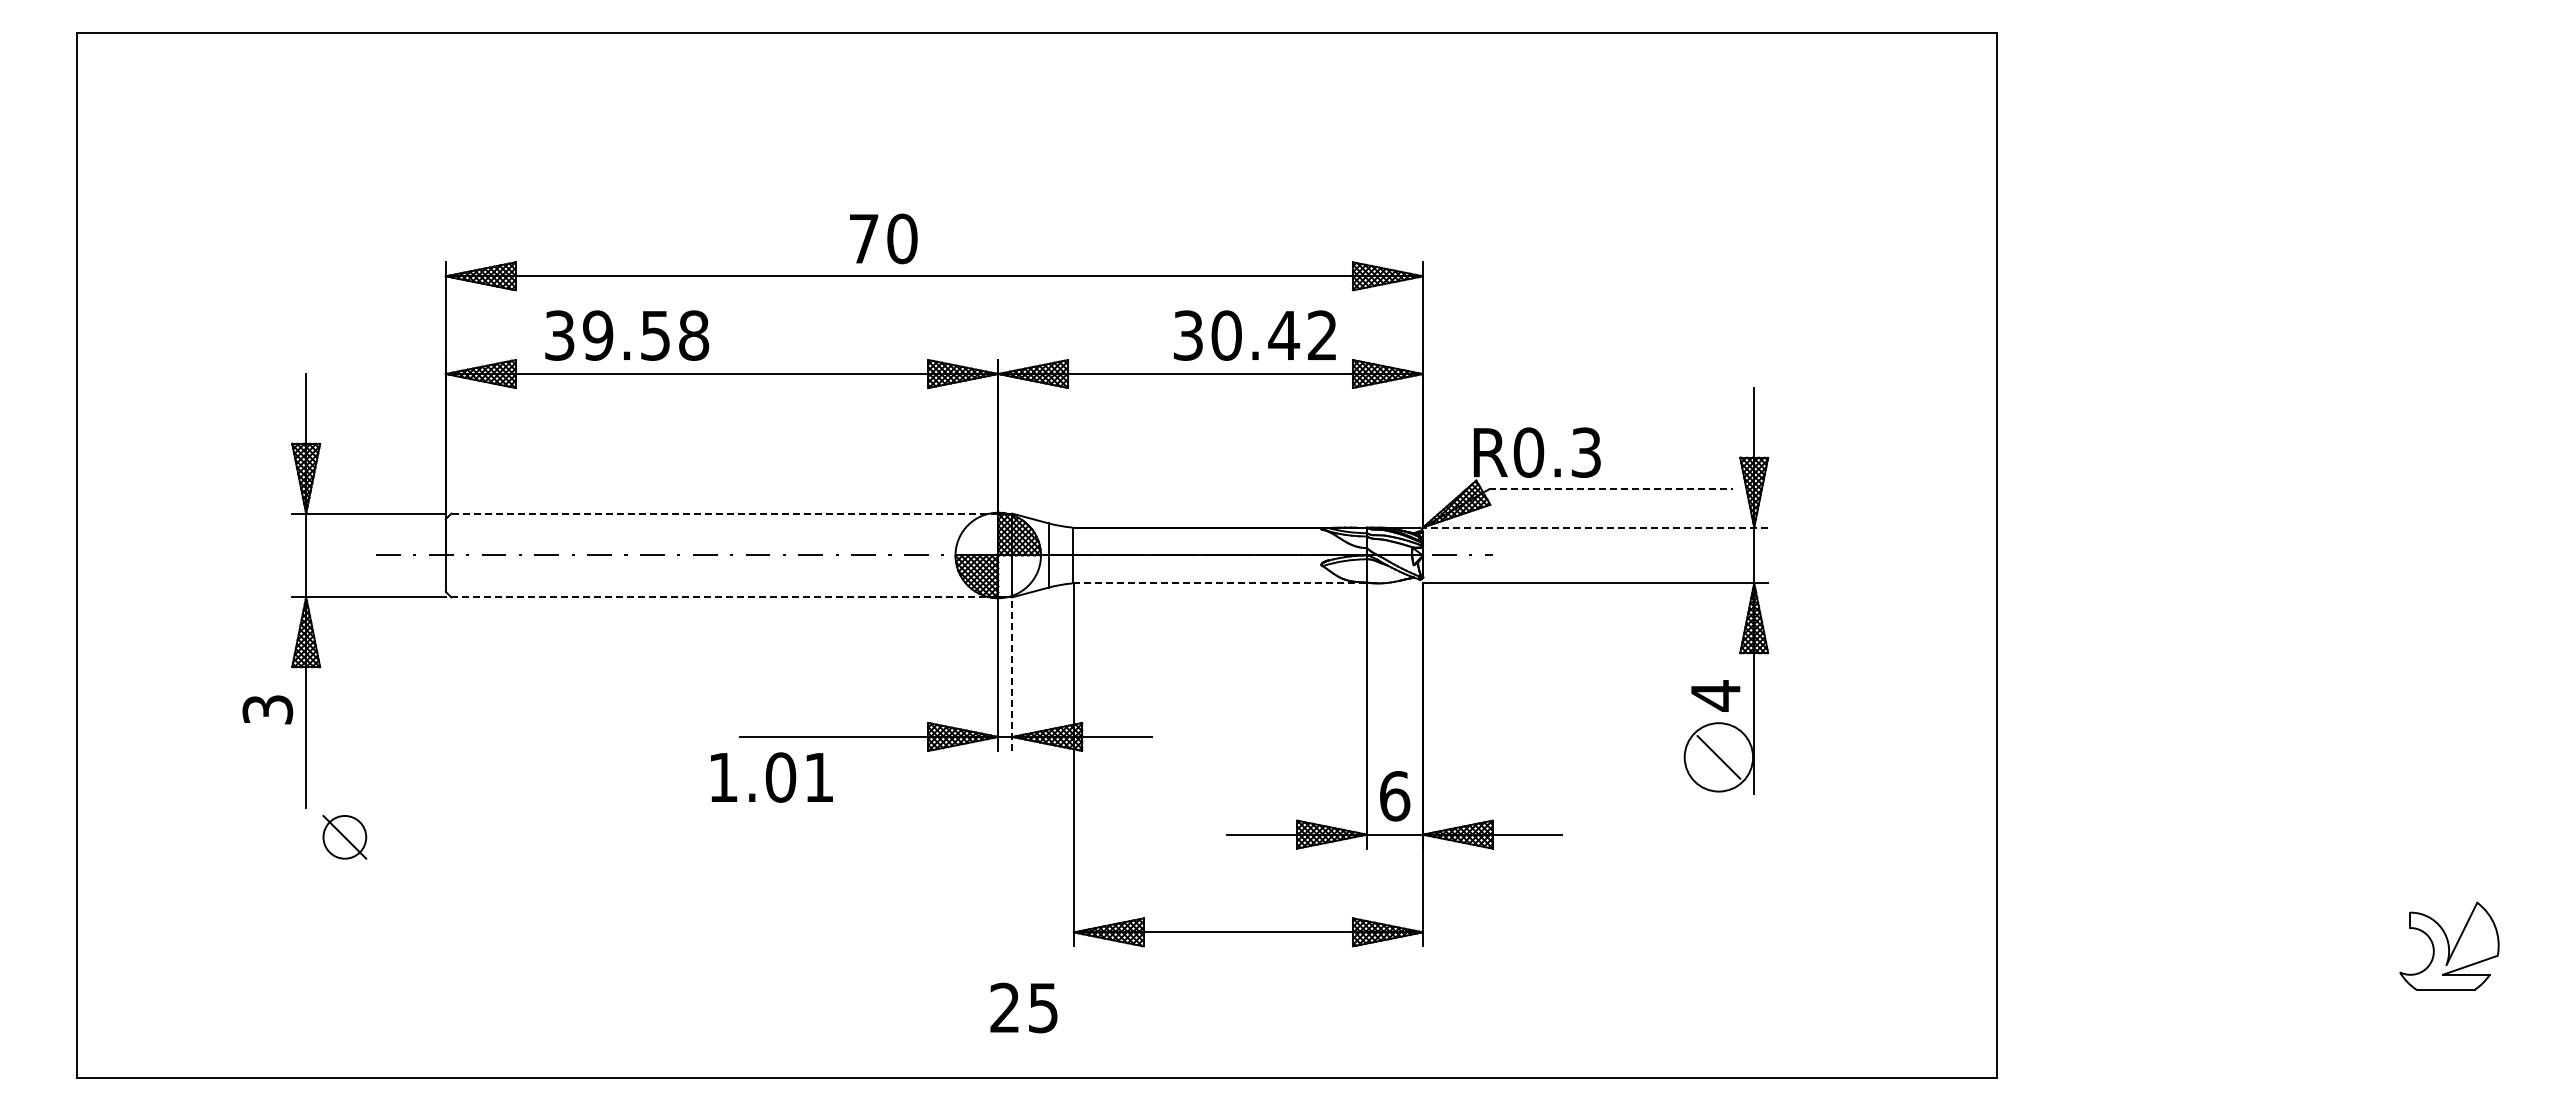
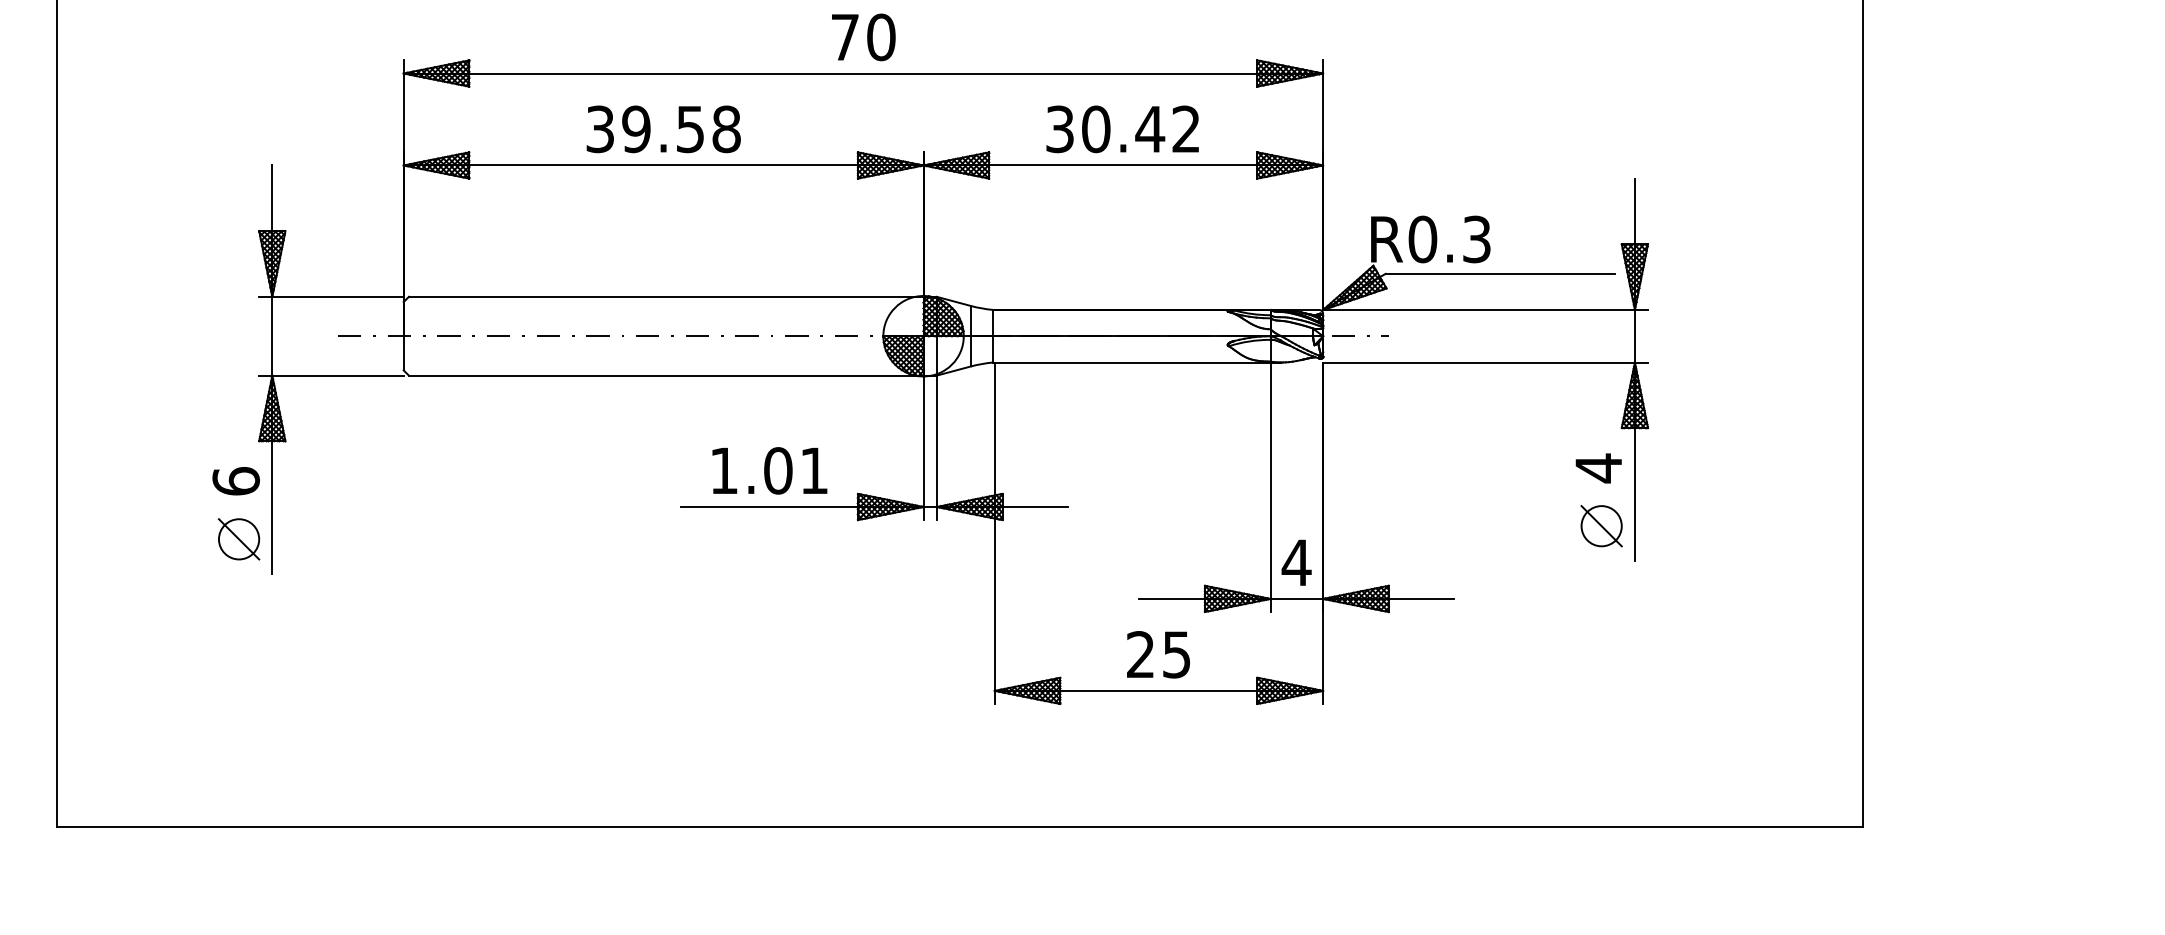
text: (883, 238) -> (863, 37), moved
text: (627, 335) -> (664, 129), moved
text: (1254, 335) -> (1122, 129), moved
line: (1611, 489) -> (1500, 274), dashed -> solid
line: (724, 513) -> (665, 296), dashed -> solid
line: (1595, 527) -> (1485, 309), dashed -> solid
line: (1225, 583) -> (1137, 362), dashed -> solid
line: (725, 597) -> (666, 375), dashed -> solid
line: (1012, 674) -> (936, 448), dashed -> solid
text: (267, 709) -> (235, 481), 3 -> 6
circle: (1718, 757) -> (1601, 526), size x0.62
text: (771, 777) -> (769, 470), moved
text: (1394, 796) -> (1296, 563), 6 -> 4
part: (344, 836) -> (238, 538), moved
text: (1023, 1007) -> (1158, 654), moved

